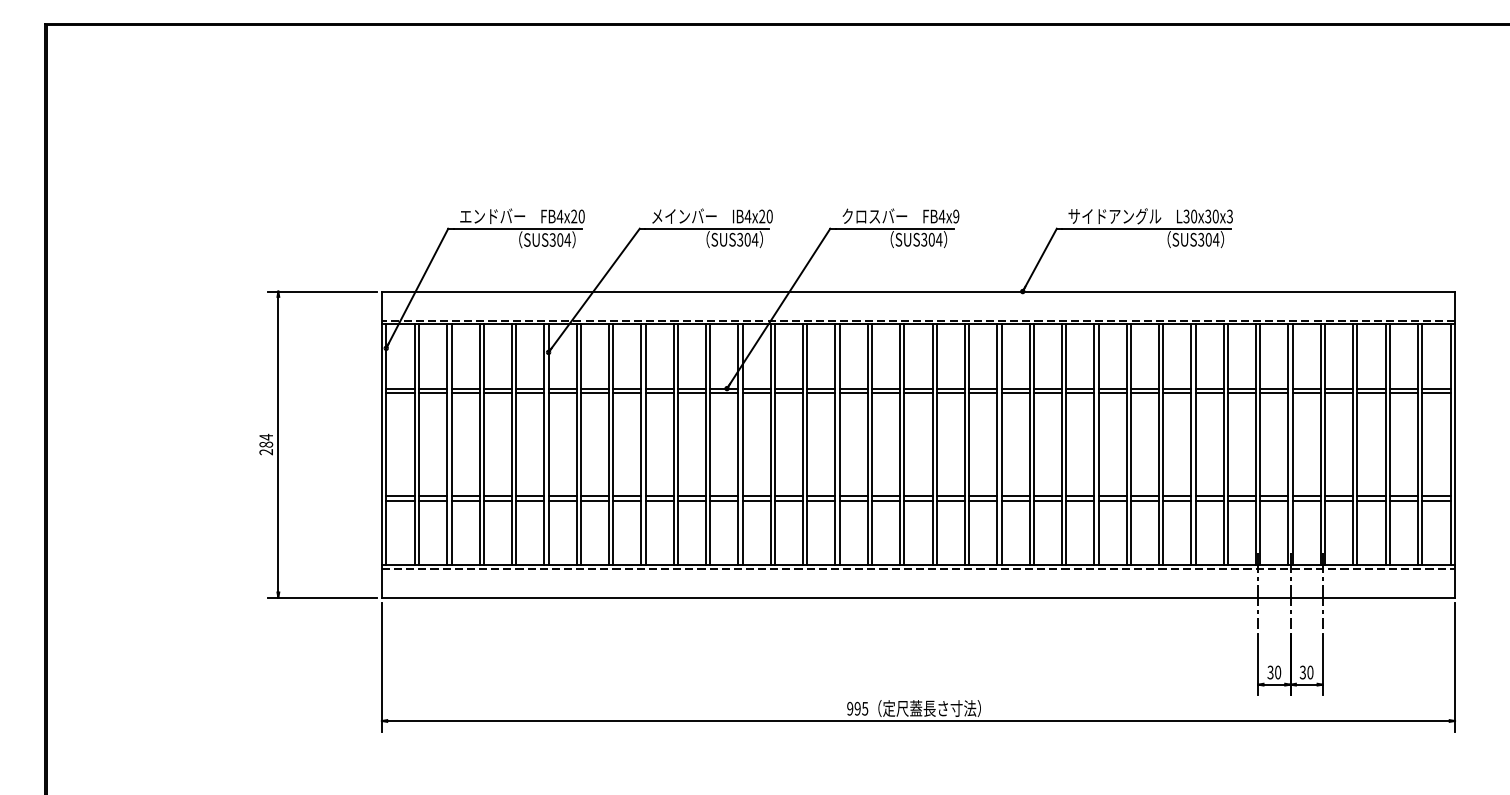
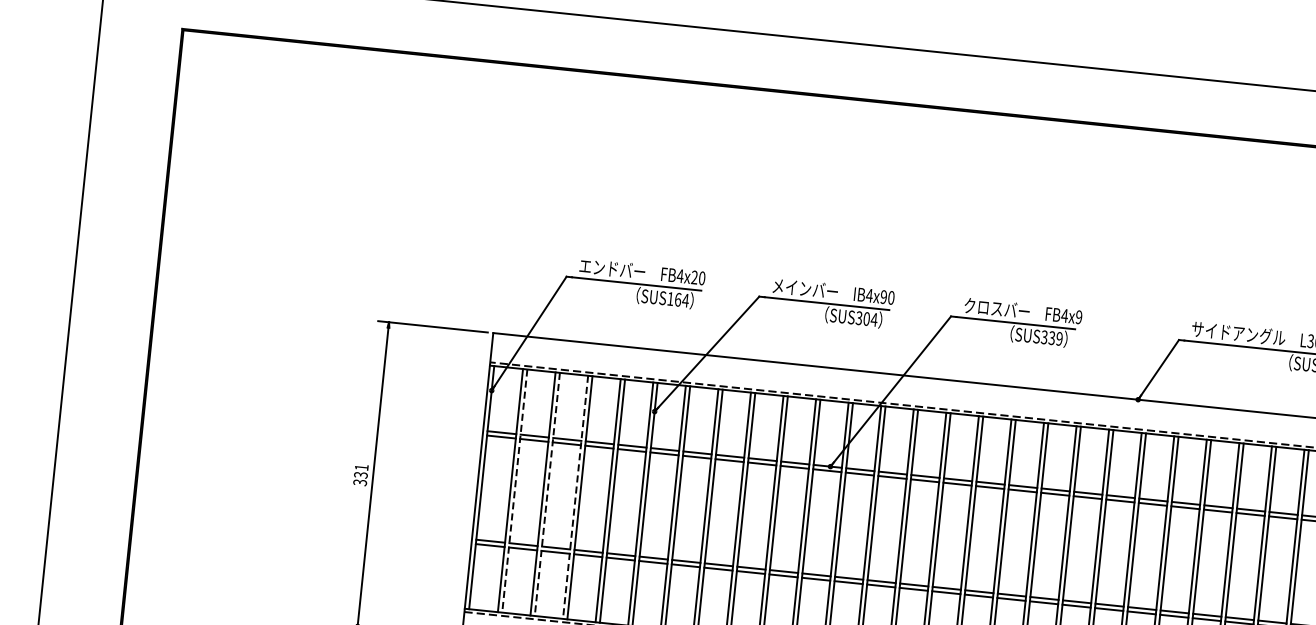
text: (762, 216) -> (884, 297), IB4x20 -> IB4x90
text: (556, 239) -> (674, 298), SUS304 -> SUS164
text: (935, 239) -> (1055, 338), SUS304 -> SUS339
text: (266, 444) -> (361, 474), 284 -> 331
line: (419, 444) -> (515, 490), solid -> dashed
line: (451, 444) -> (547, 494), solid -> dashed
line: (479, 444) -> (575, 497), solid -> dashed

